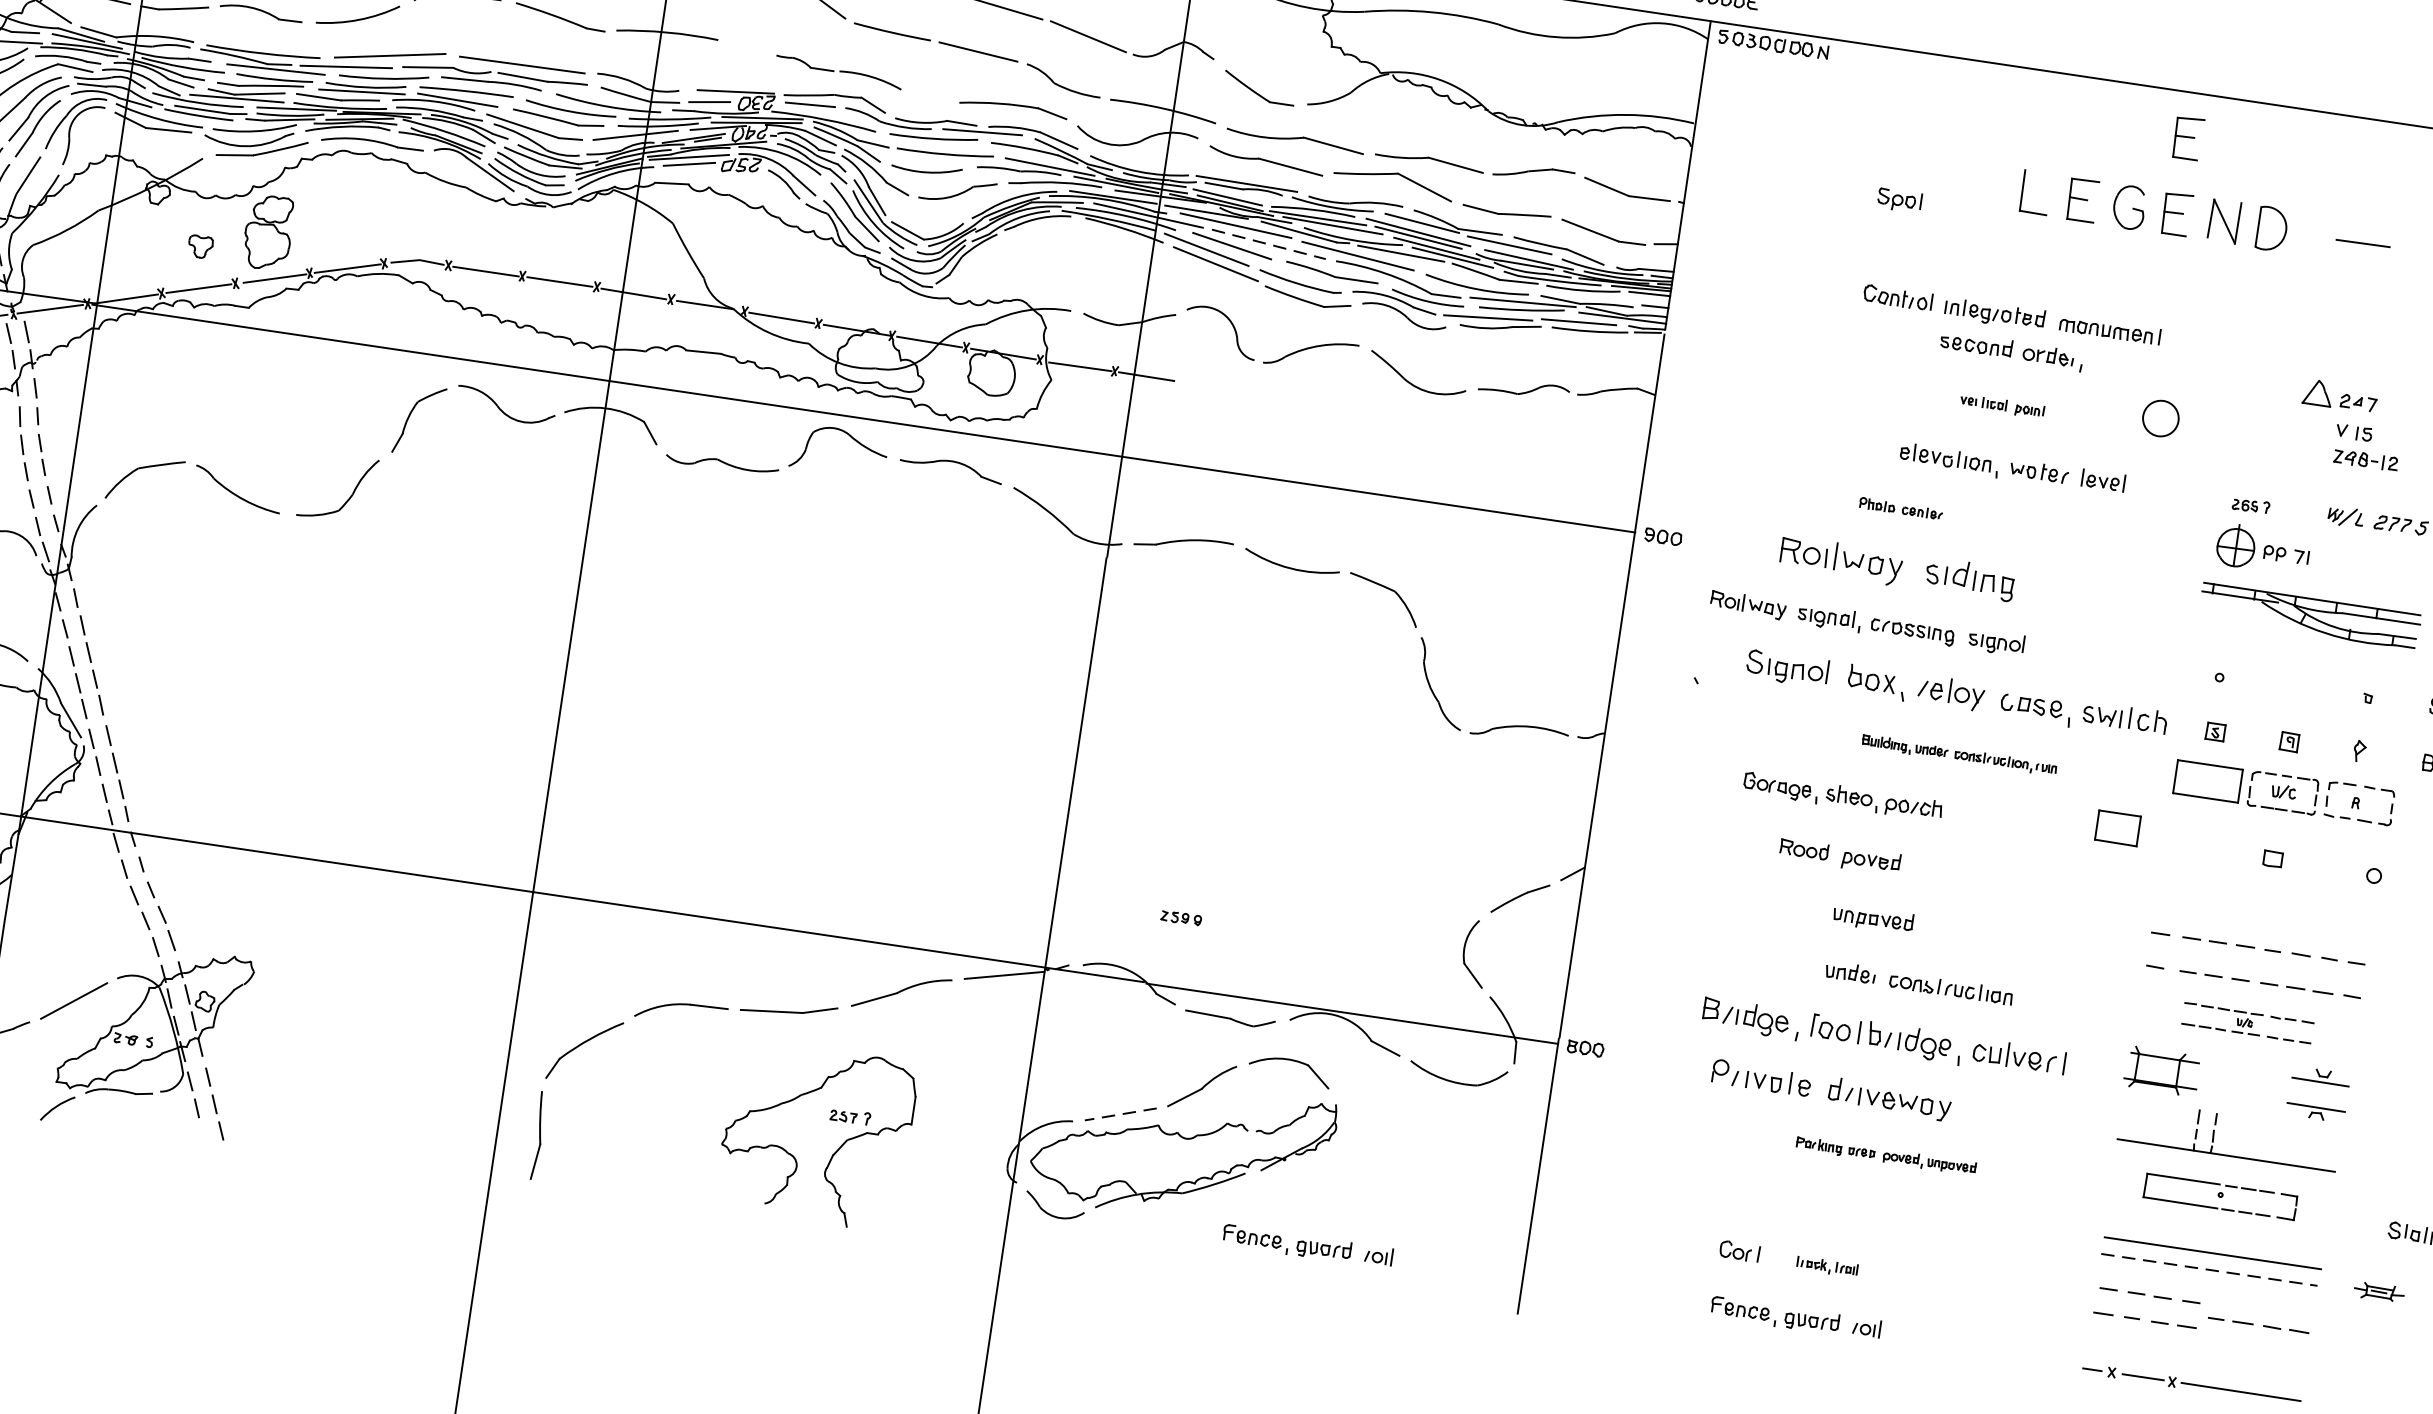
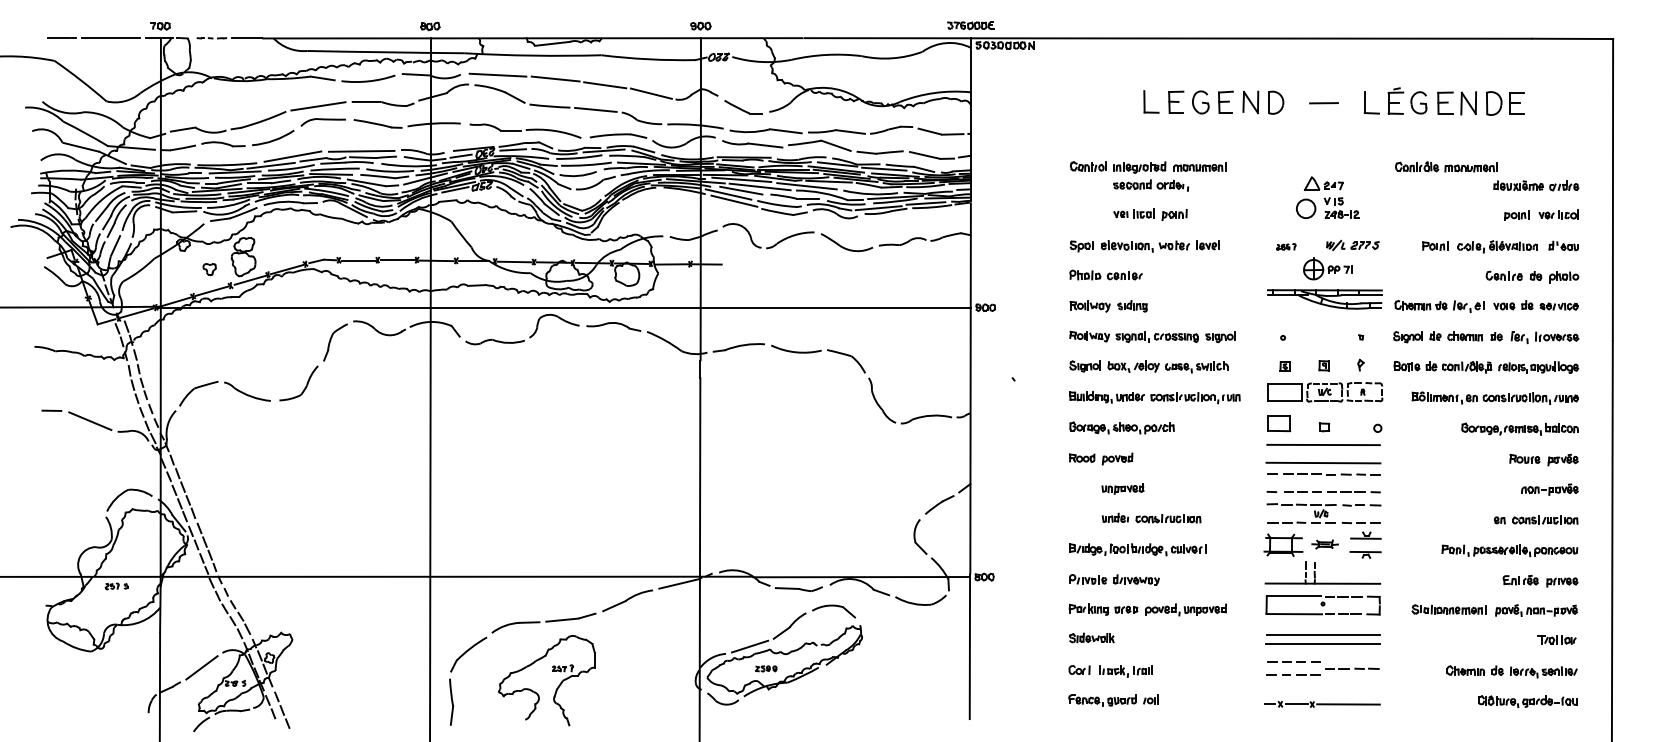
part: (839, 71) -> (525, 130), size x1.67
part: (2187, 136) -> (1225, 61), removed
part: (1898, 200) -> (1081, 246), moved
line: (1269, 243) -> (760, 186), dashed -> solid
part: (2002, 406) -> (1150, 214), size x1.67
circle: (2161, 417) -> (1306, 208), moved
part: (1900, 507) -> (1105, 274), size x1.67
part: (2262, 549) -> (1327, 268), moved
part: (1896, 569) -> (1108, 306), size x0.62
part: (1867, 622) -> (1152, 336), moved
part: (1955, 694) -> (1148, 366), size x0.71
part: (1958, 754) -> (1154, 397), size x1.67
part: (1842, 795) -> (1121, 427), moved
part: (2116, 828) -> (1278, 423), moved
line: (2266, 891) -> (1323, 444), added
part: (1181, 917) -> (766, 668), moved
line: (2261, 925) -> (1323, 462), added
part: (2247, 1022) -> (1323, 513), size x1.67
part: (1883, 1038) -> (1137, 549), size x0.71
part: (1831, 1089) -> (1114, 579), size x0.71
line: (1119, 1114) -> (749, 646), dashed -> solid
part: (829, 1119) -> (552, 671), moved
part: (1885, 1155) -> (1147, 609), size x1.67
part: (1771, 1192) -> (1091, 637), added
part: (2219, 1196) -> (1322, 605), size x1.43
part: (1307, 1246) -> (856, 700), removed
part: (1826, 1266) -> (1125, 671), size x1.67
line: (2208, 1268) -> (1322, 643), dashed -> solid
part: (2378, 1292) -> (1324, 544), moved

